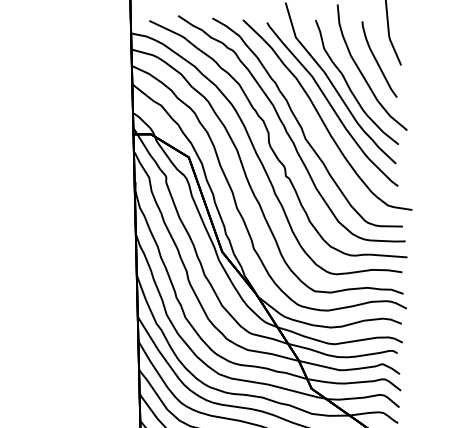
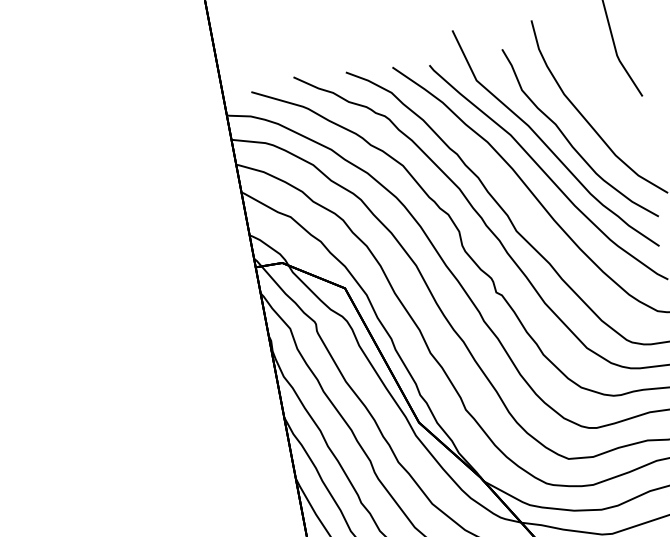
curve: (377, 60) -> (605, 94), removed

